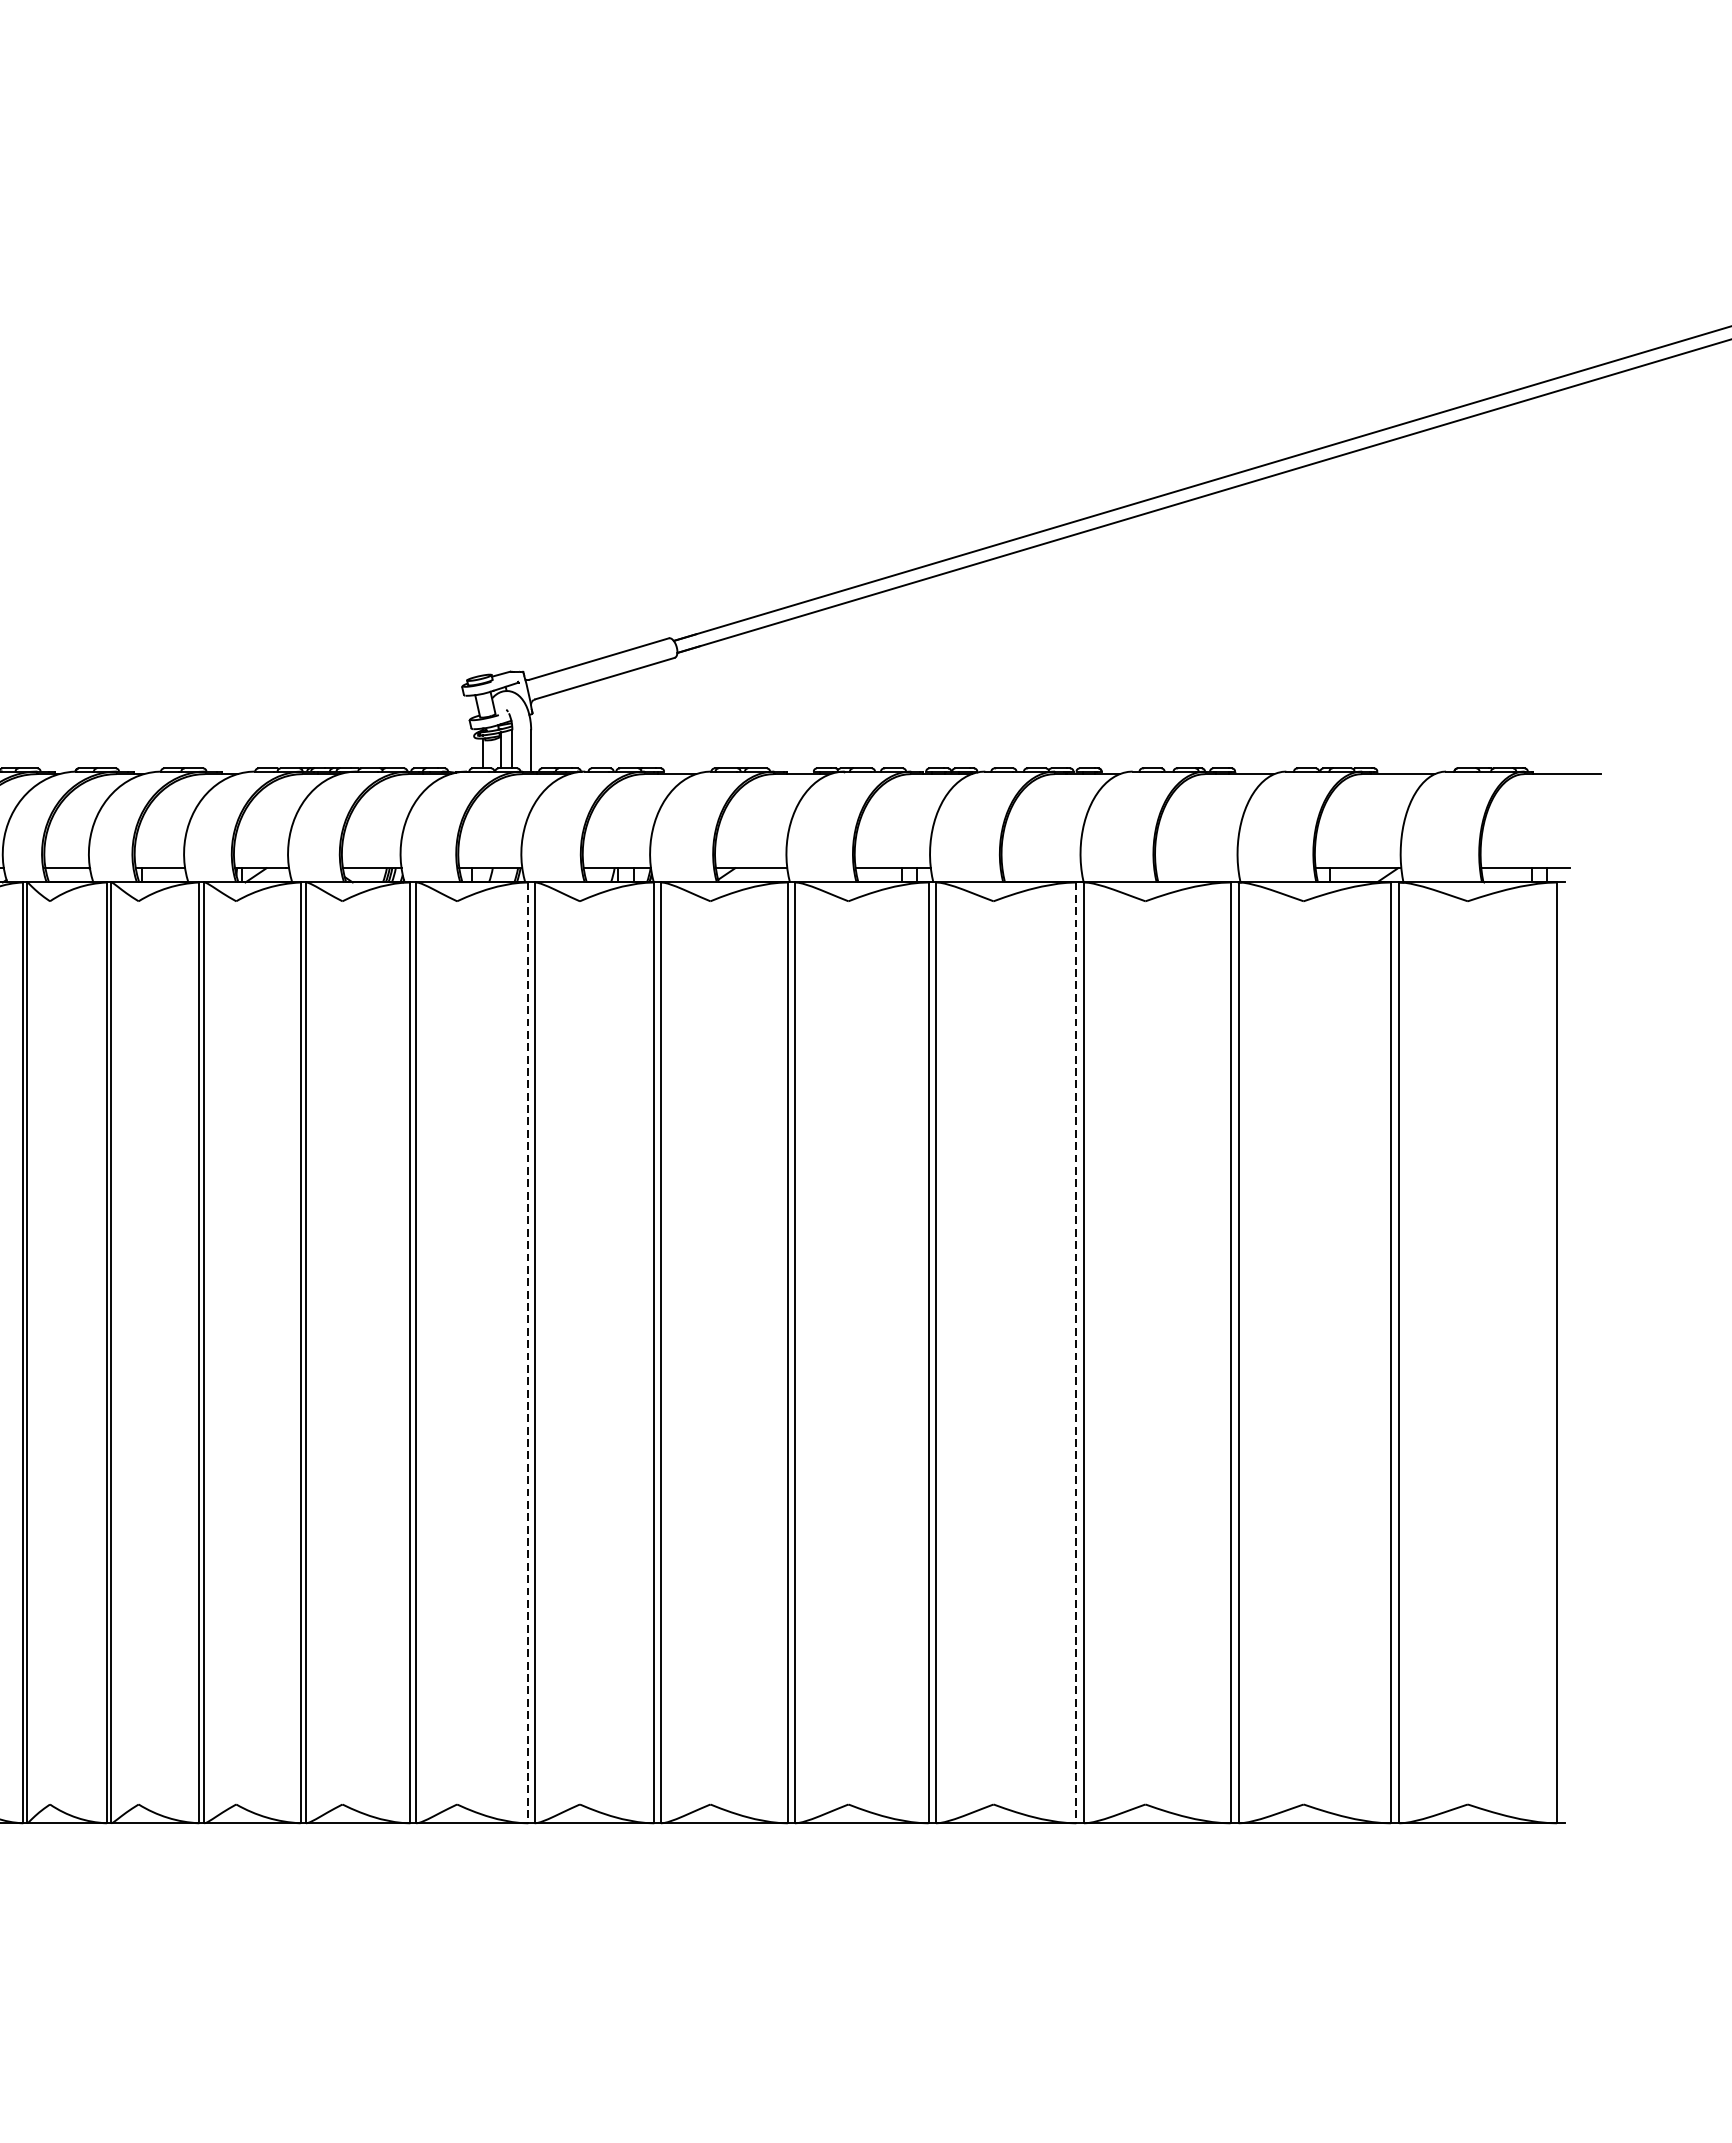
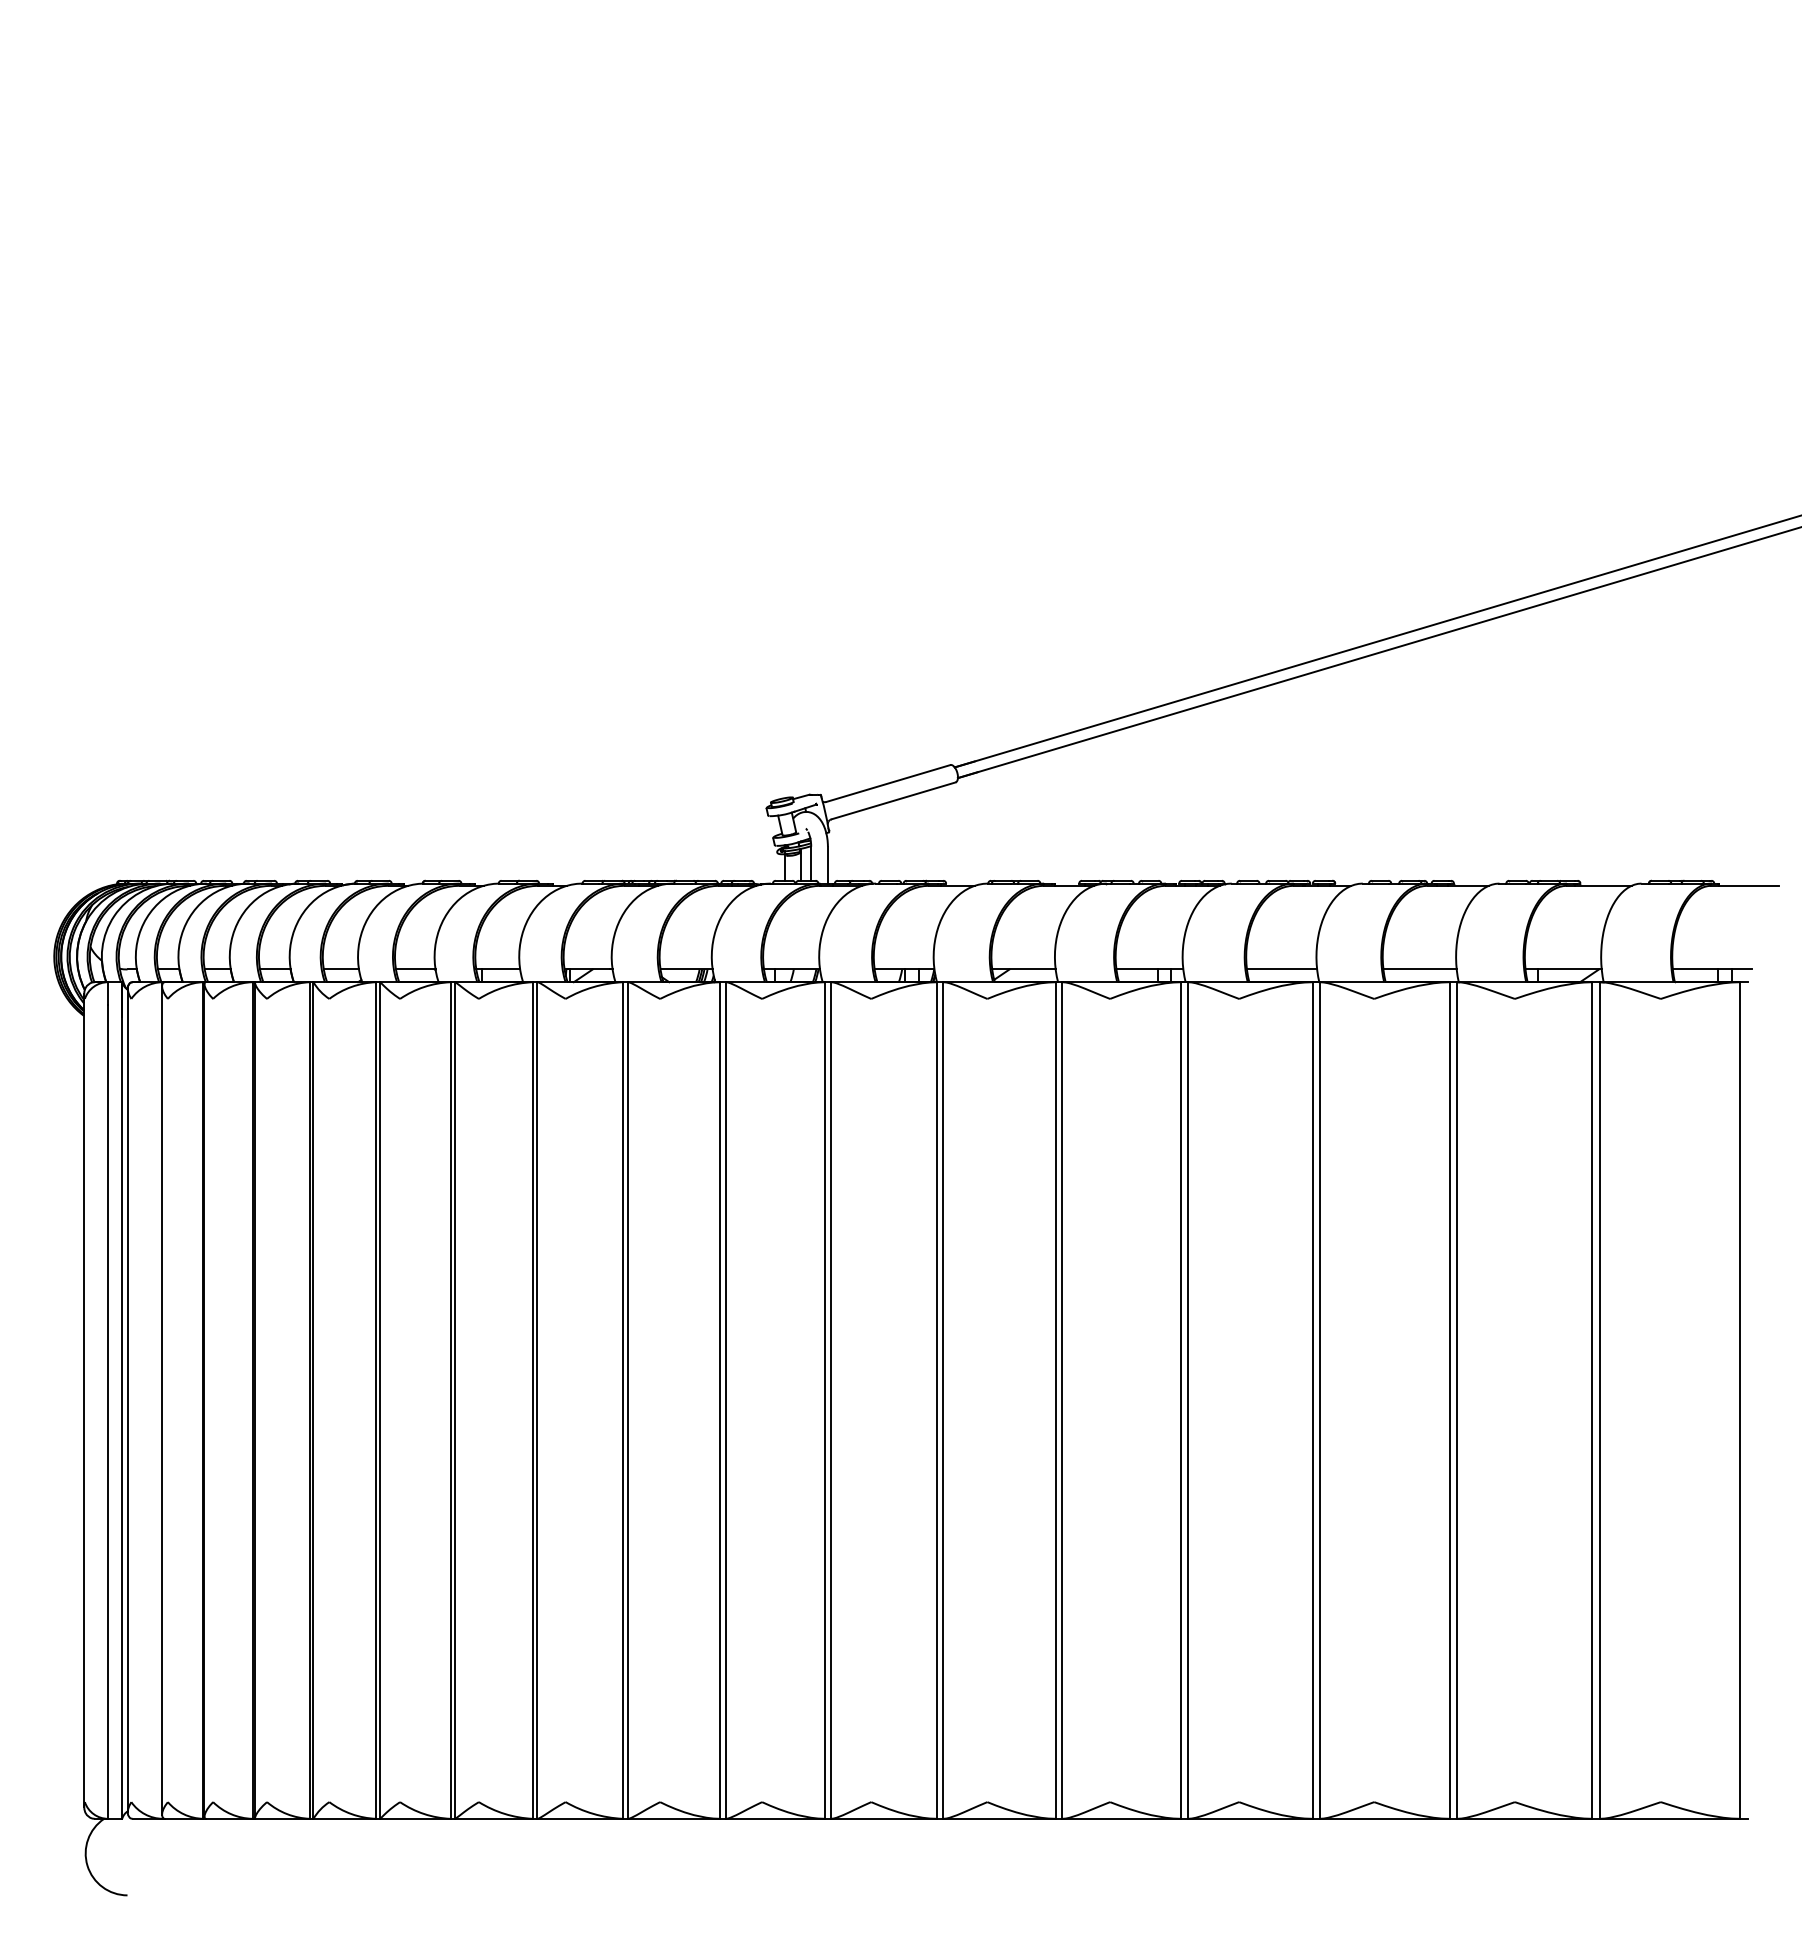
line: (1041, 868) -> (1281, 969), added
line: (1196, 868) -> (1419, 969), added
line: (528, 1353) -> (825, 1401), dashed -> solid
line: (1076, 1353) -> (1312, 1401), dashed -> solid

